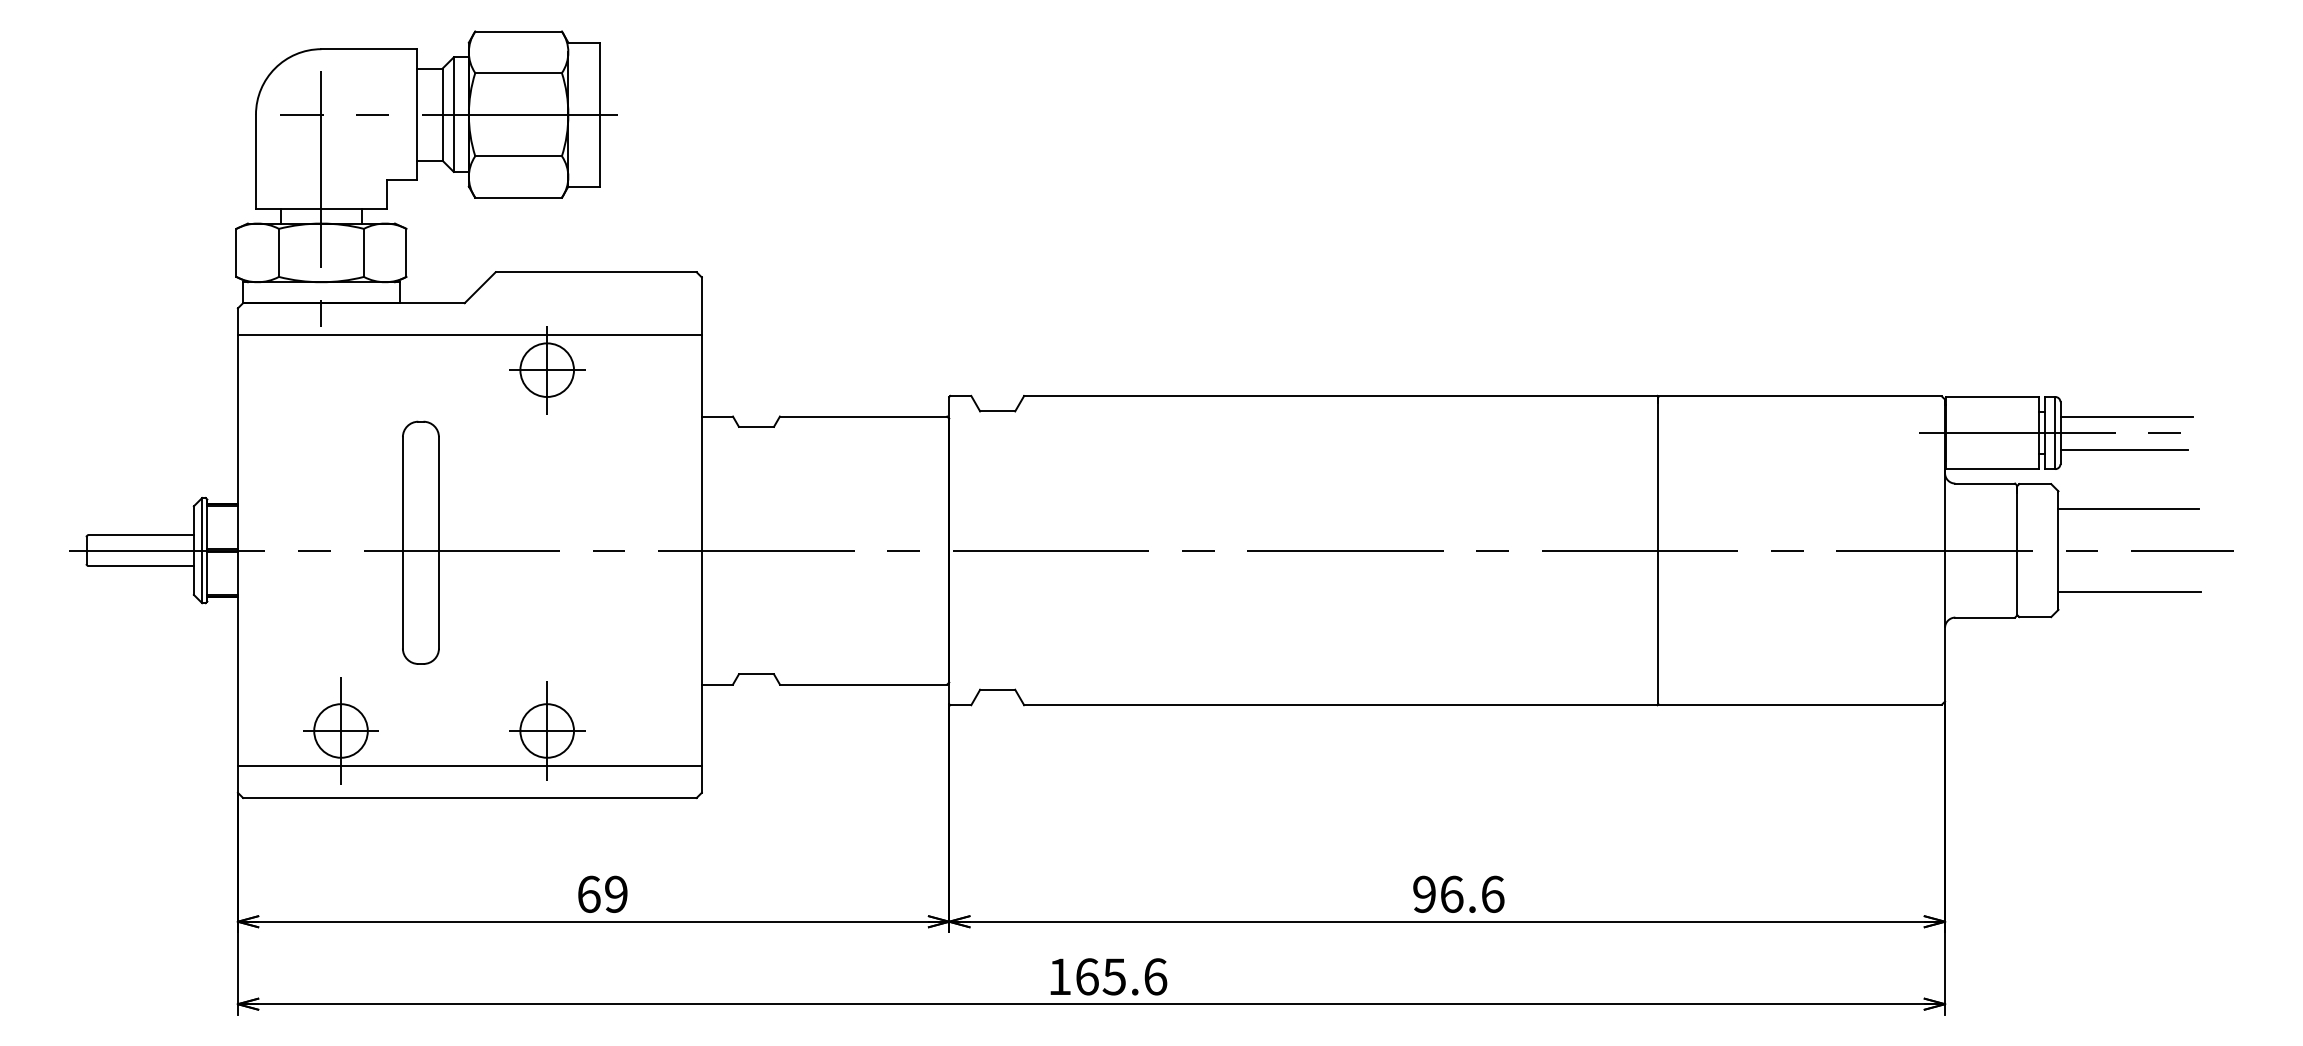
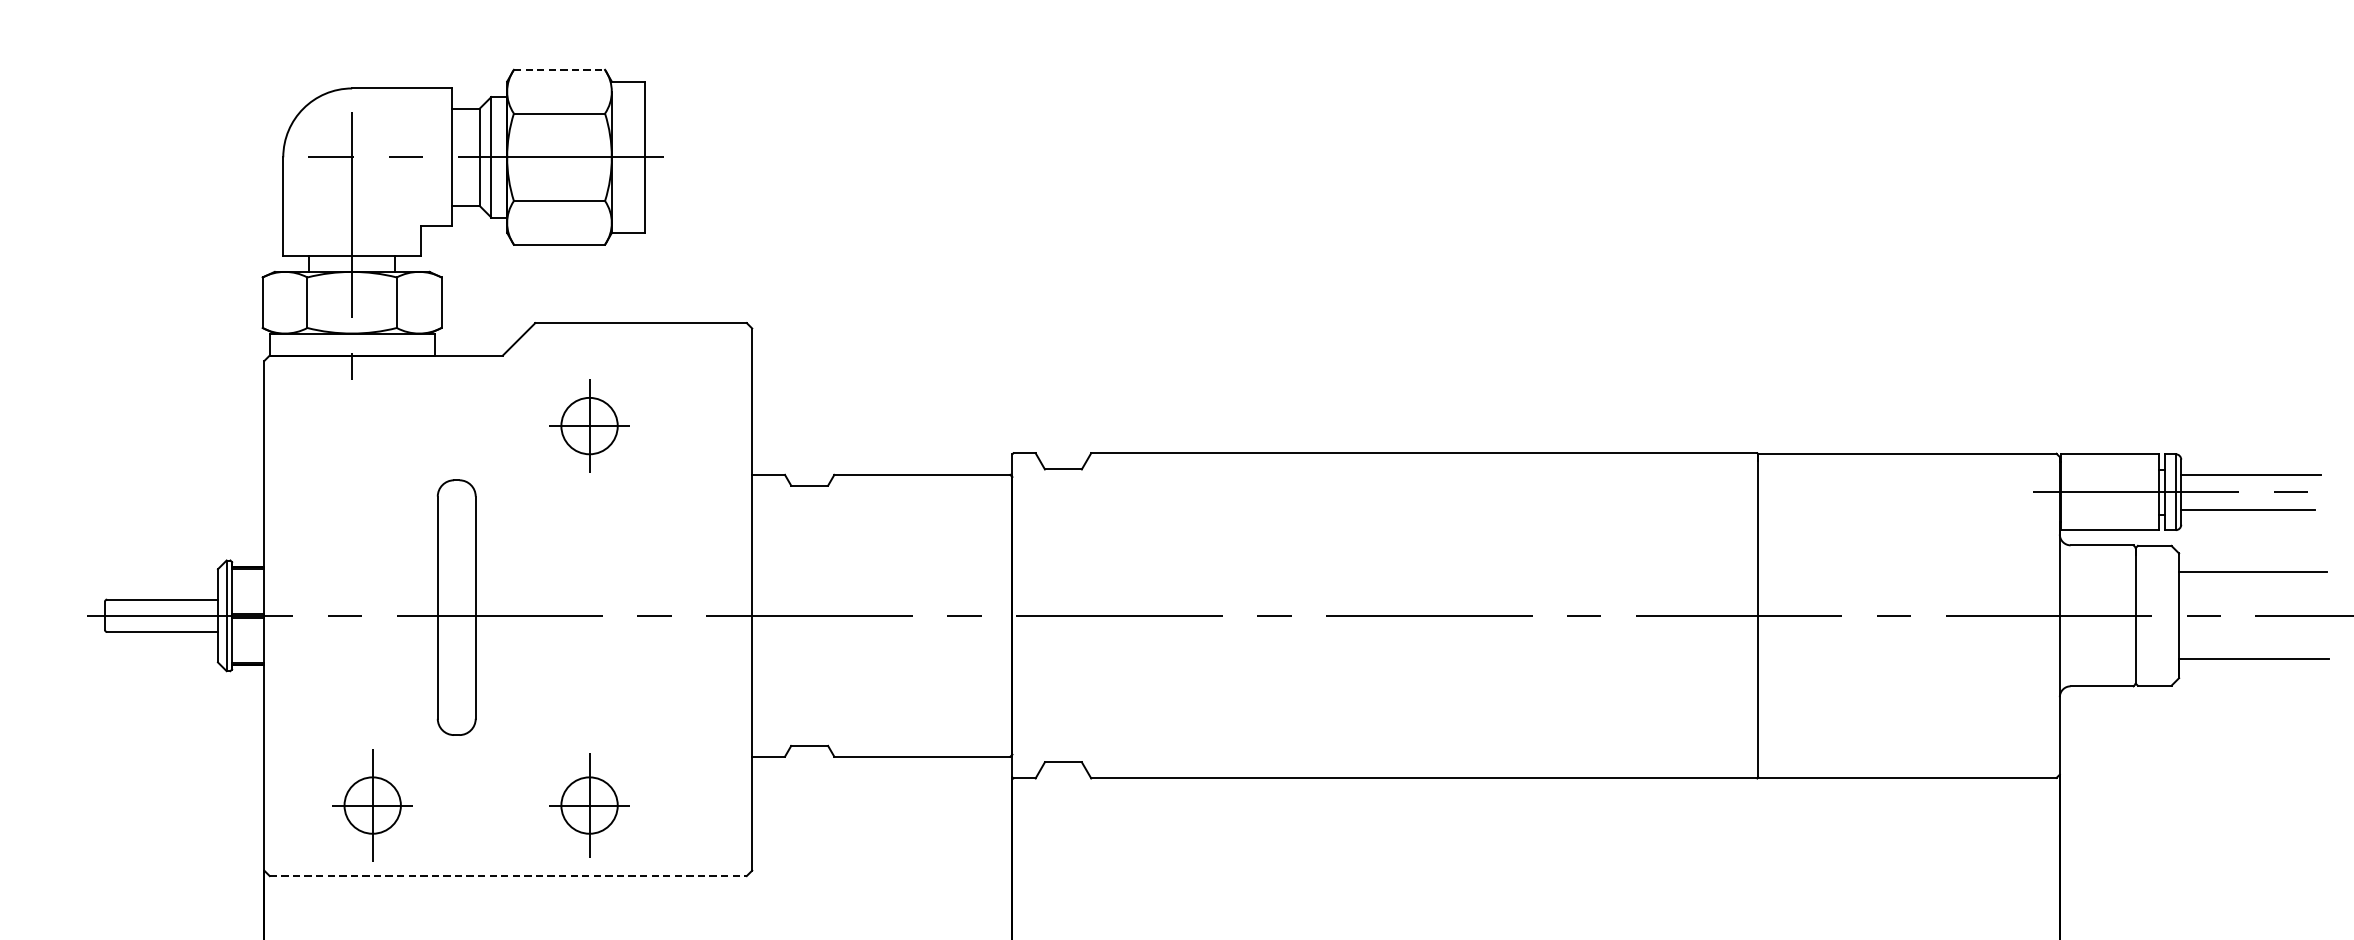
line: (519, 31) -> (560, 69), solid -> dashed
line: (469, 335) -> (507, 389), removed
line: (469, 765) -> (507, 841), removed
line: (469, 797) -> (507, 875), solid -> dashed

